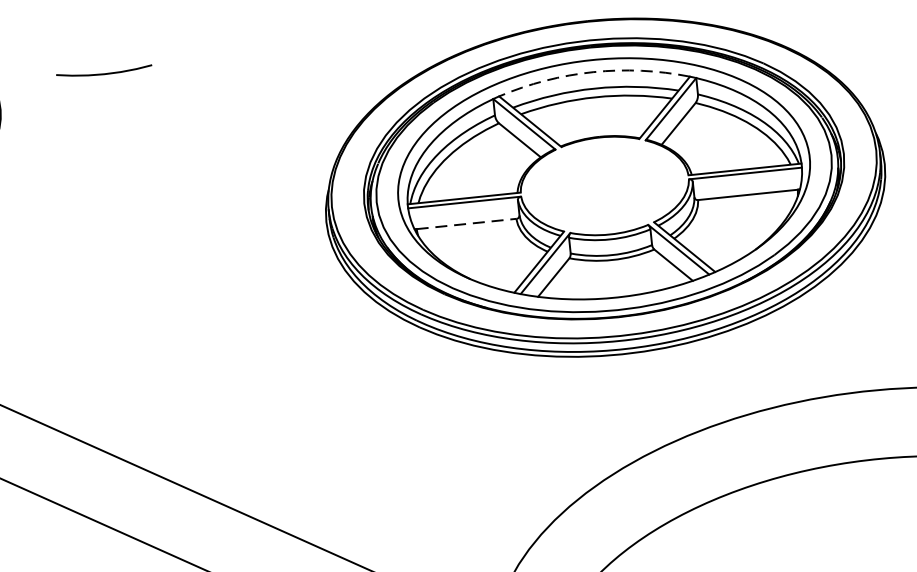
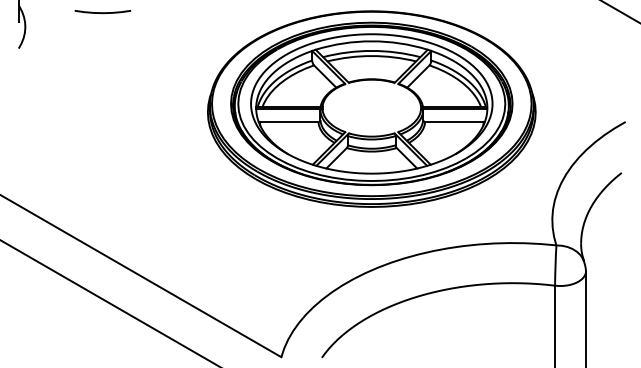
arc: (592, 72) -> (371, 41), dashed -> solid
curve: (103, 73) -> (102, 12), moved
line: (467, 223) -> (289, 121), dashed -> solid

